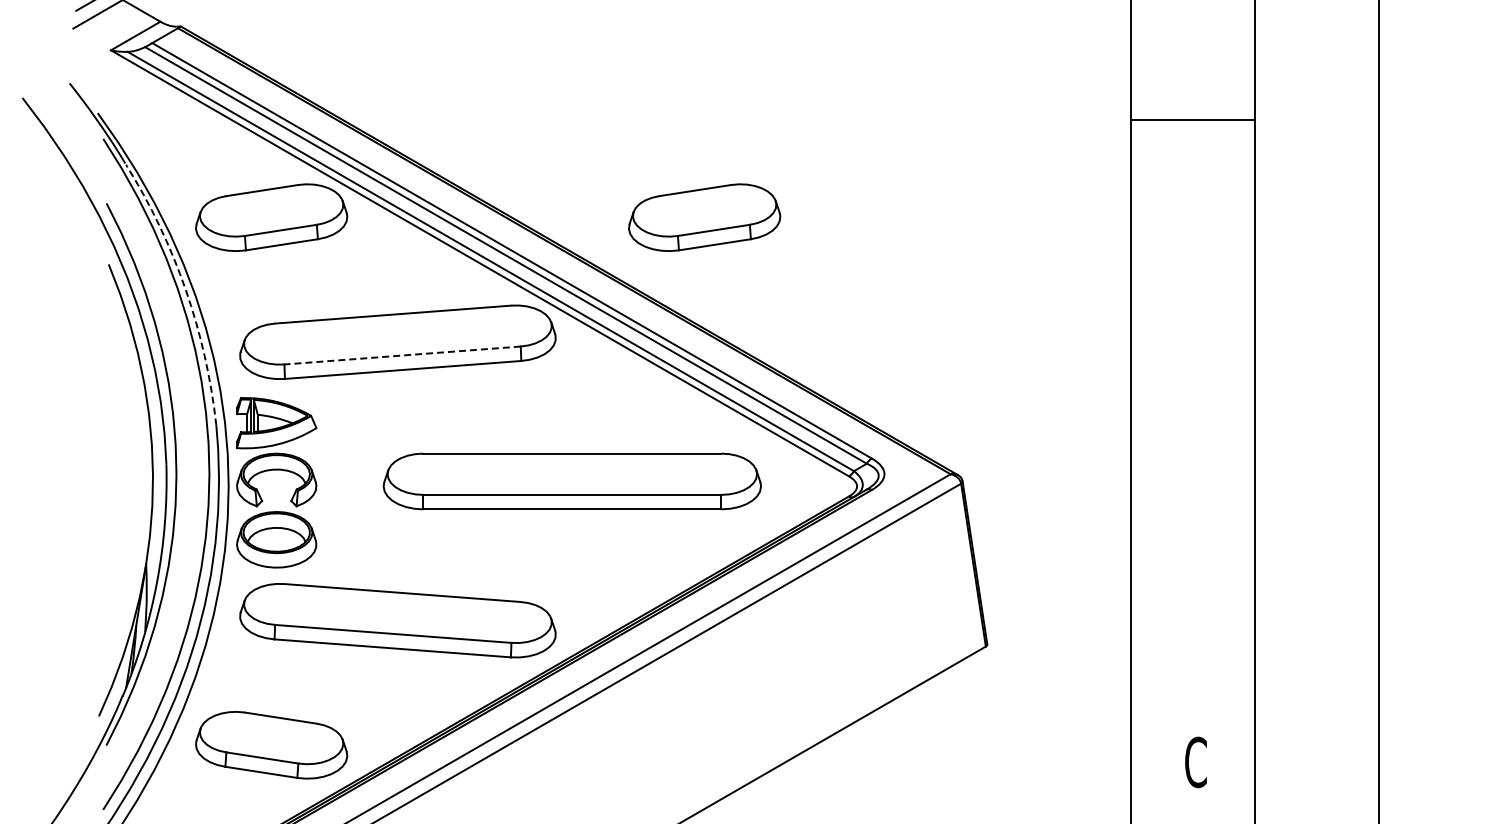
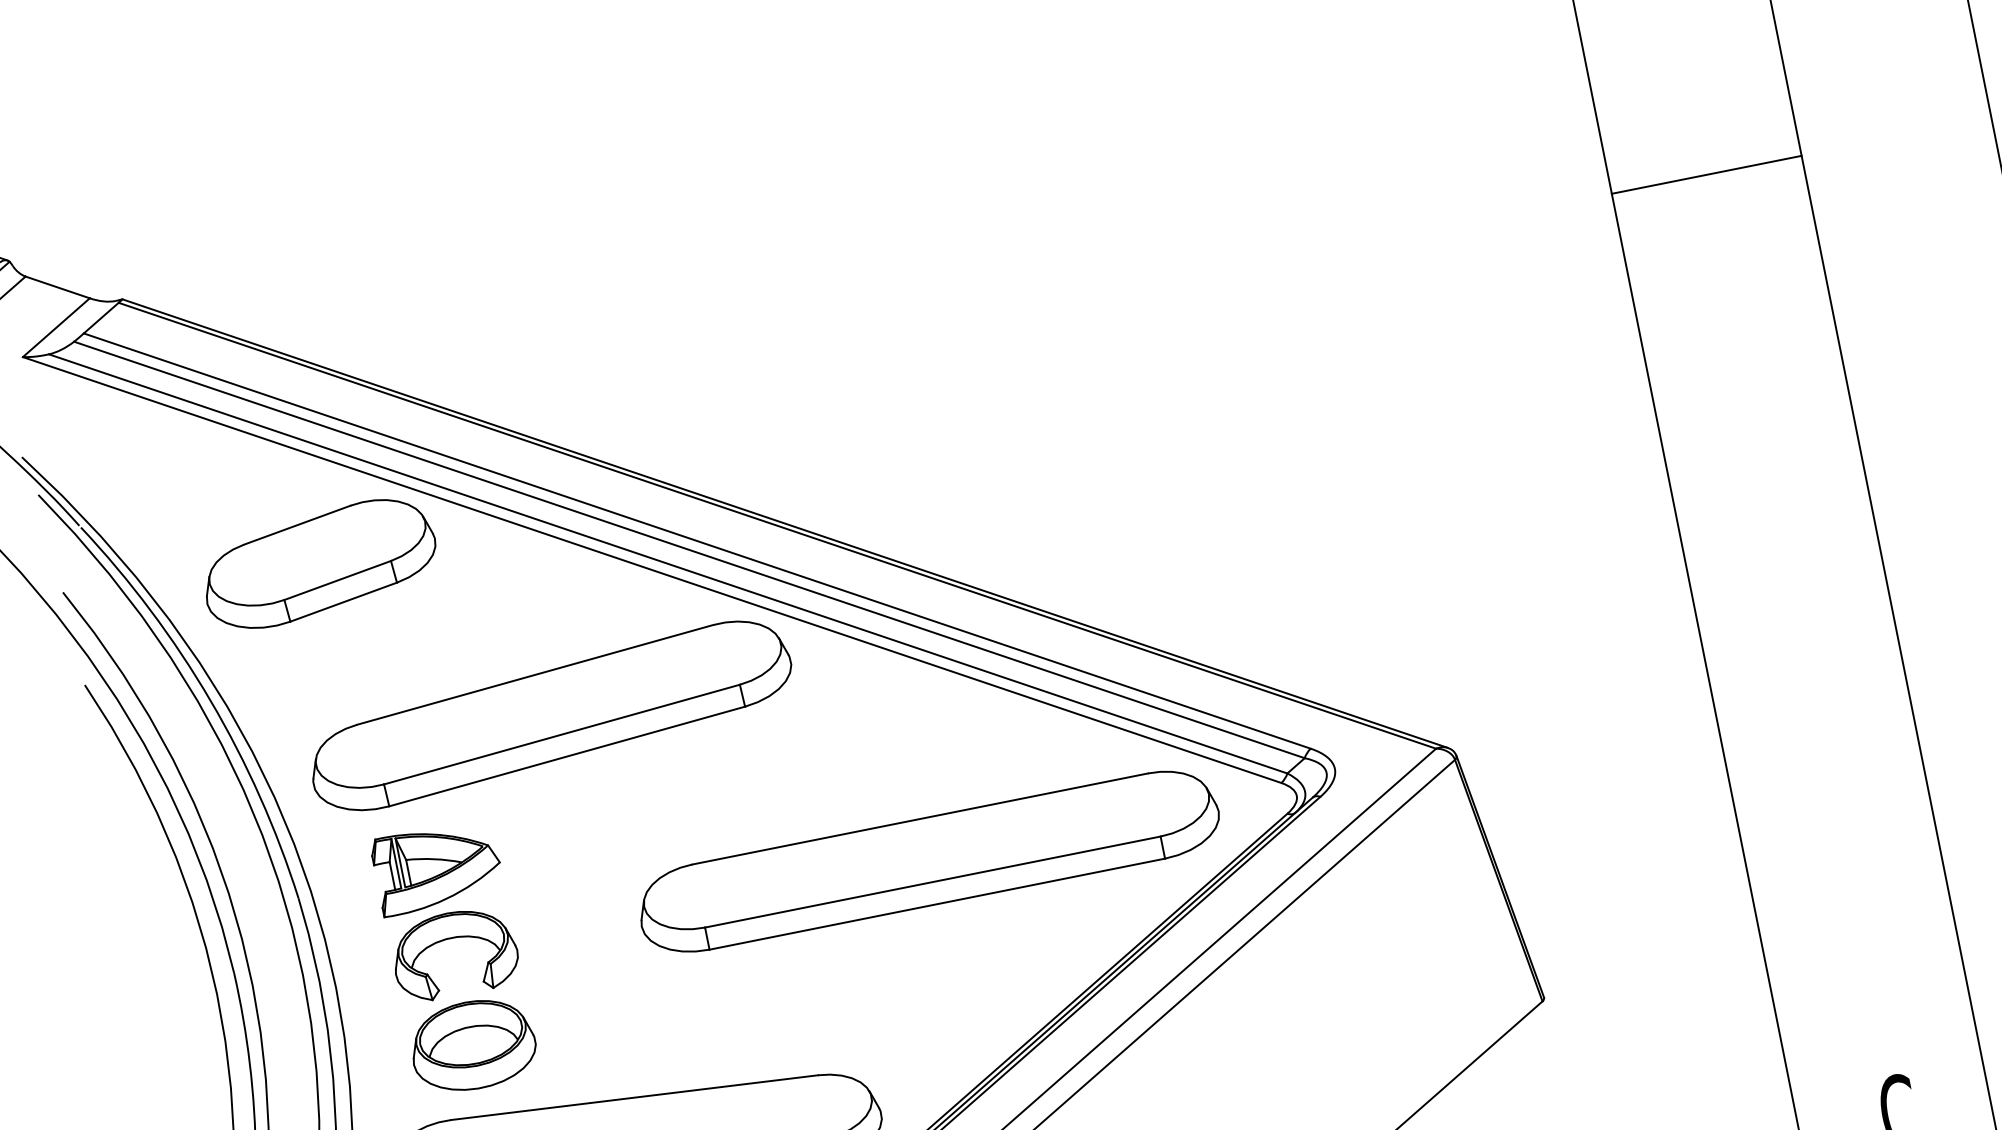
line: (1192, 120) -> (1705, 175), moved
part: (704, 217) -> (981, 431), removed
arc: (185, 290) -> (210, 701), dashed -> solid
line: (402, 355) -> (561, 734), dashed -> solid
part: (276, 470) -> (451, 939), moved
part: (571, 481) -> (927, 861), moved

